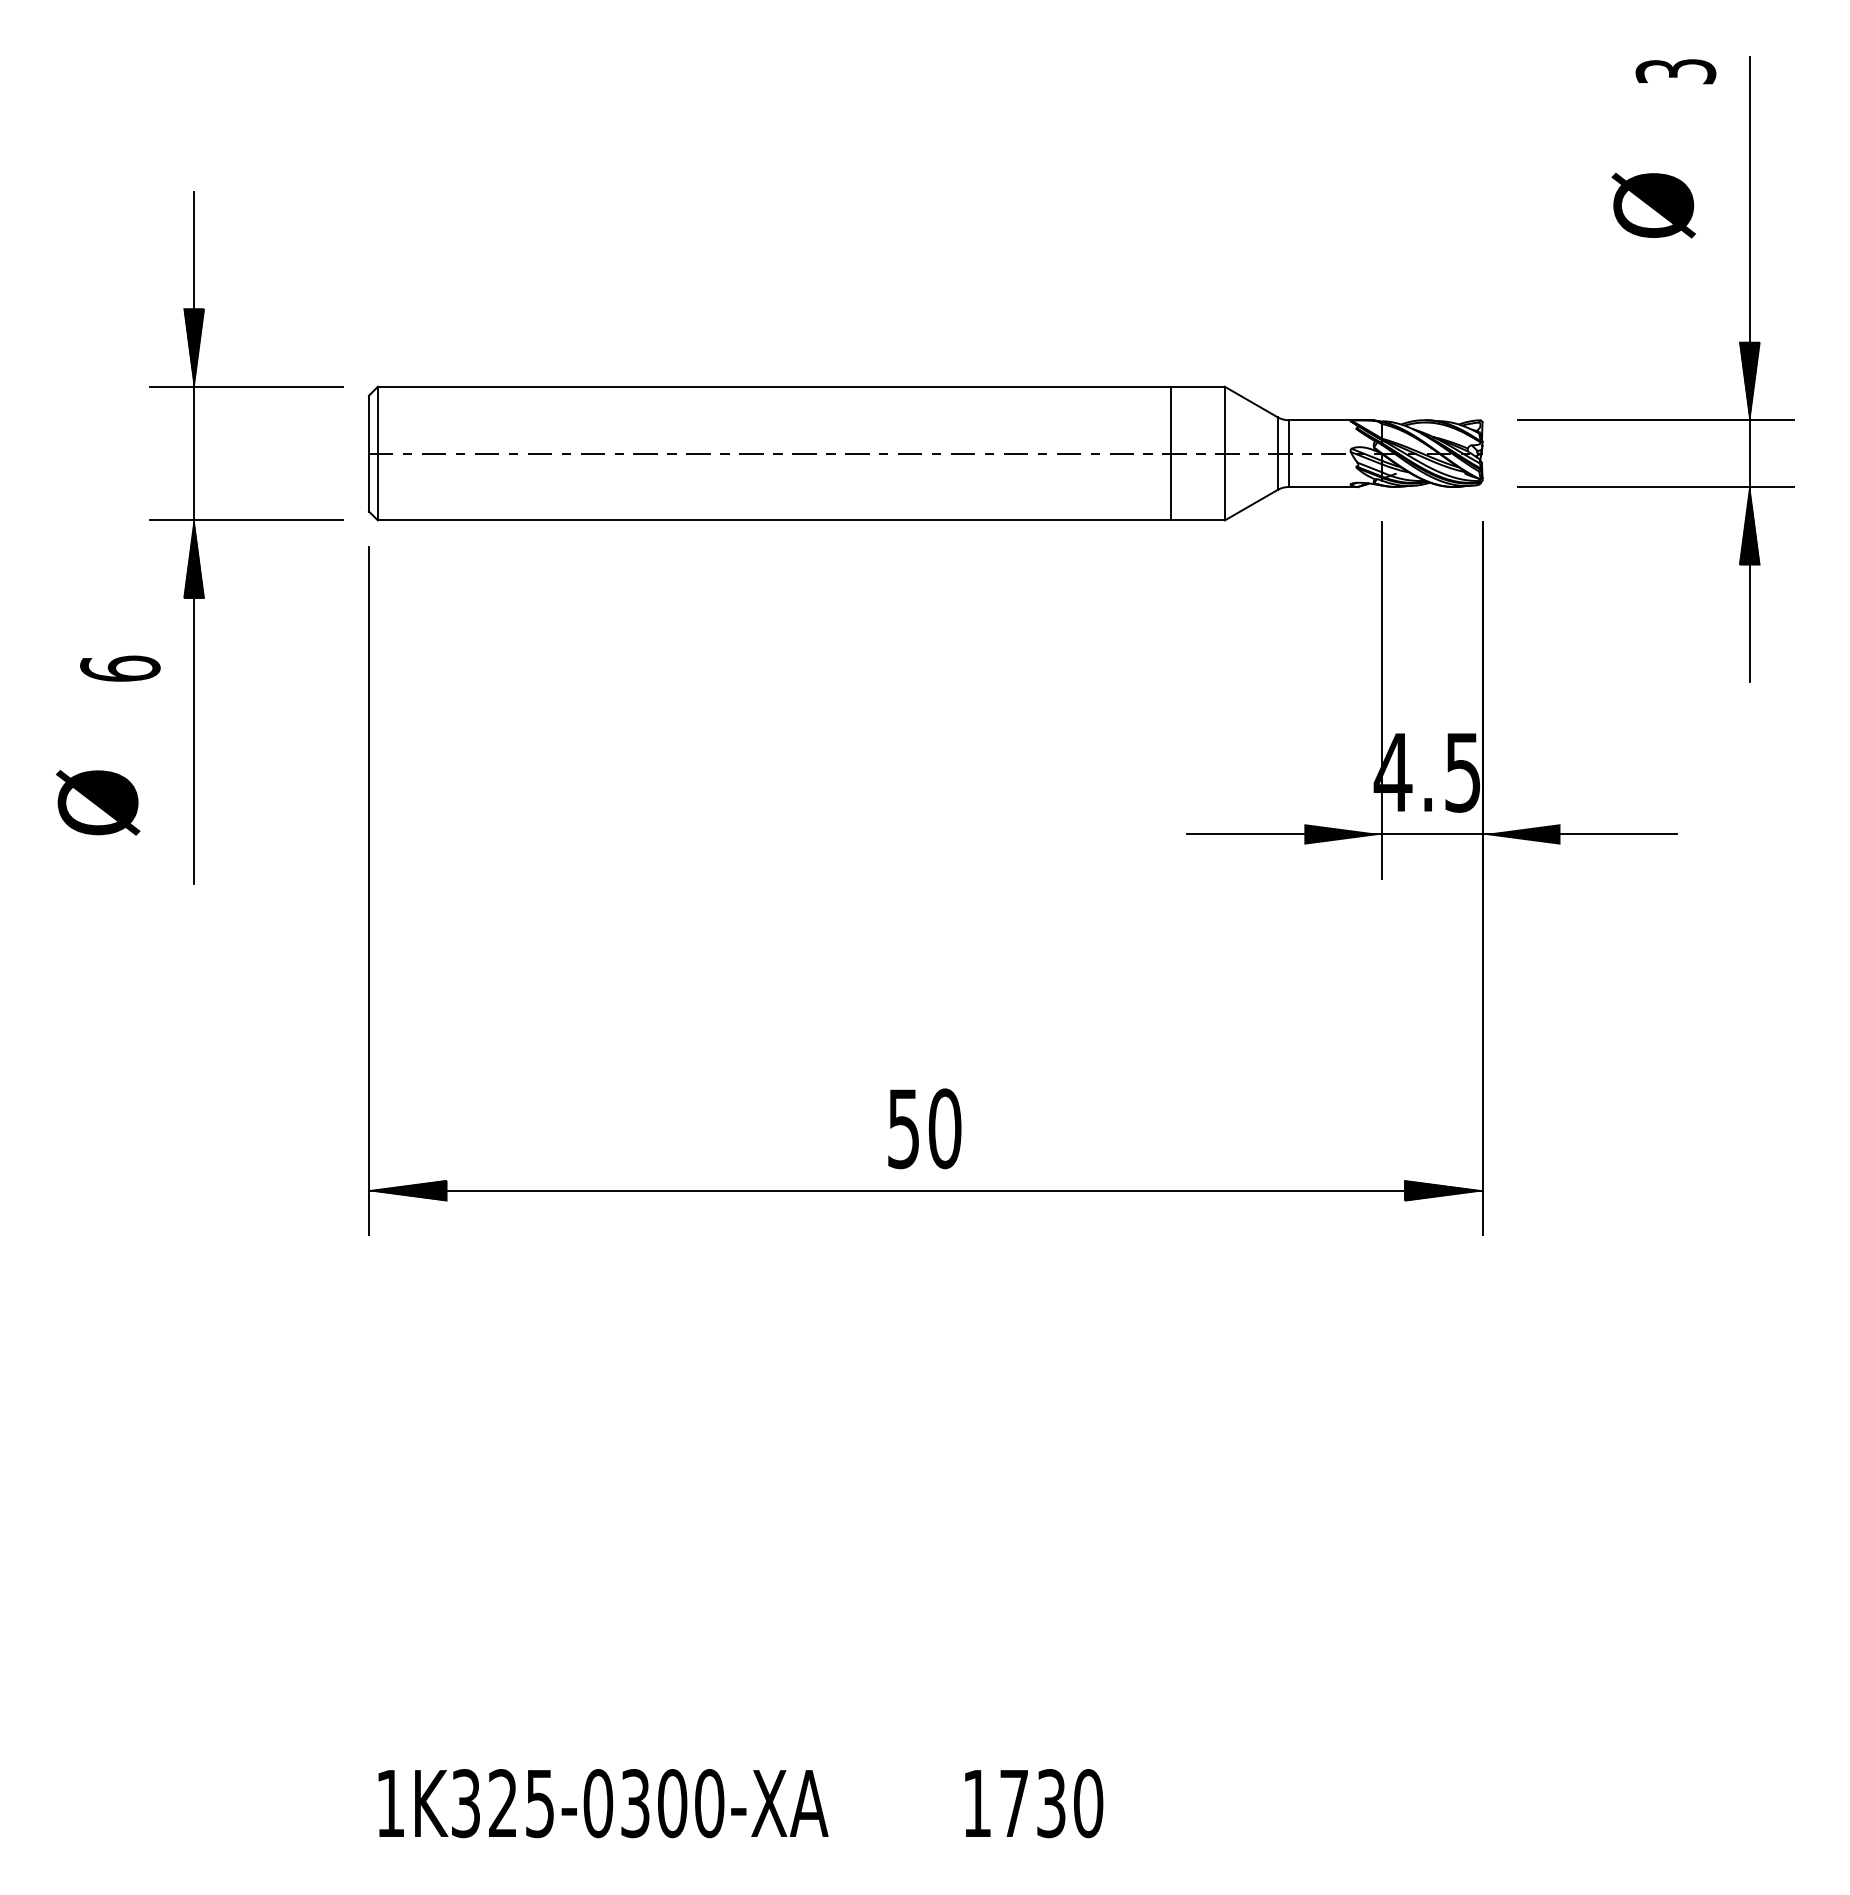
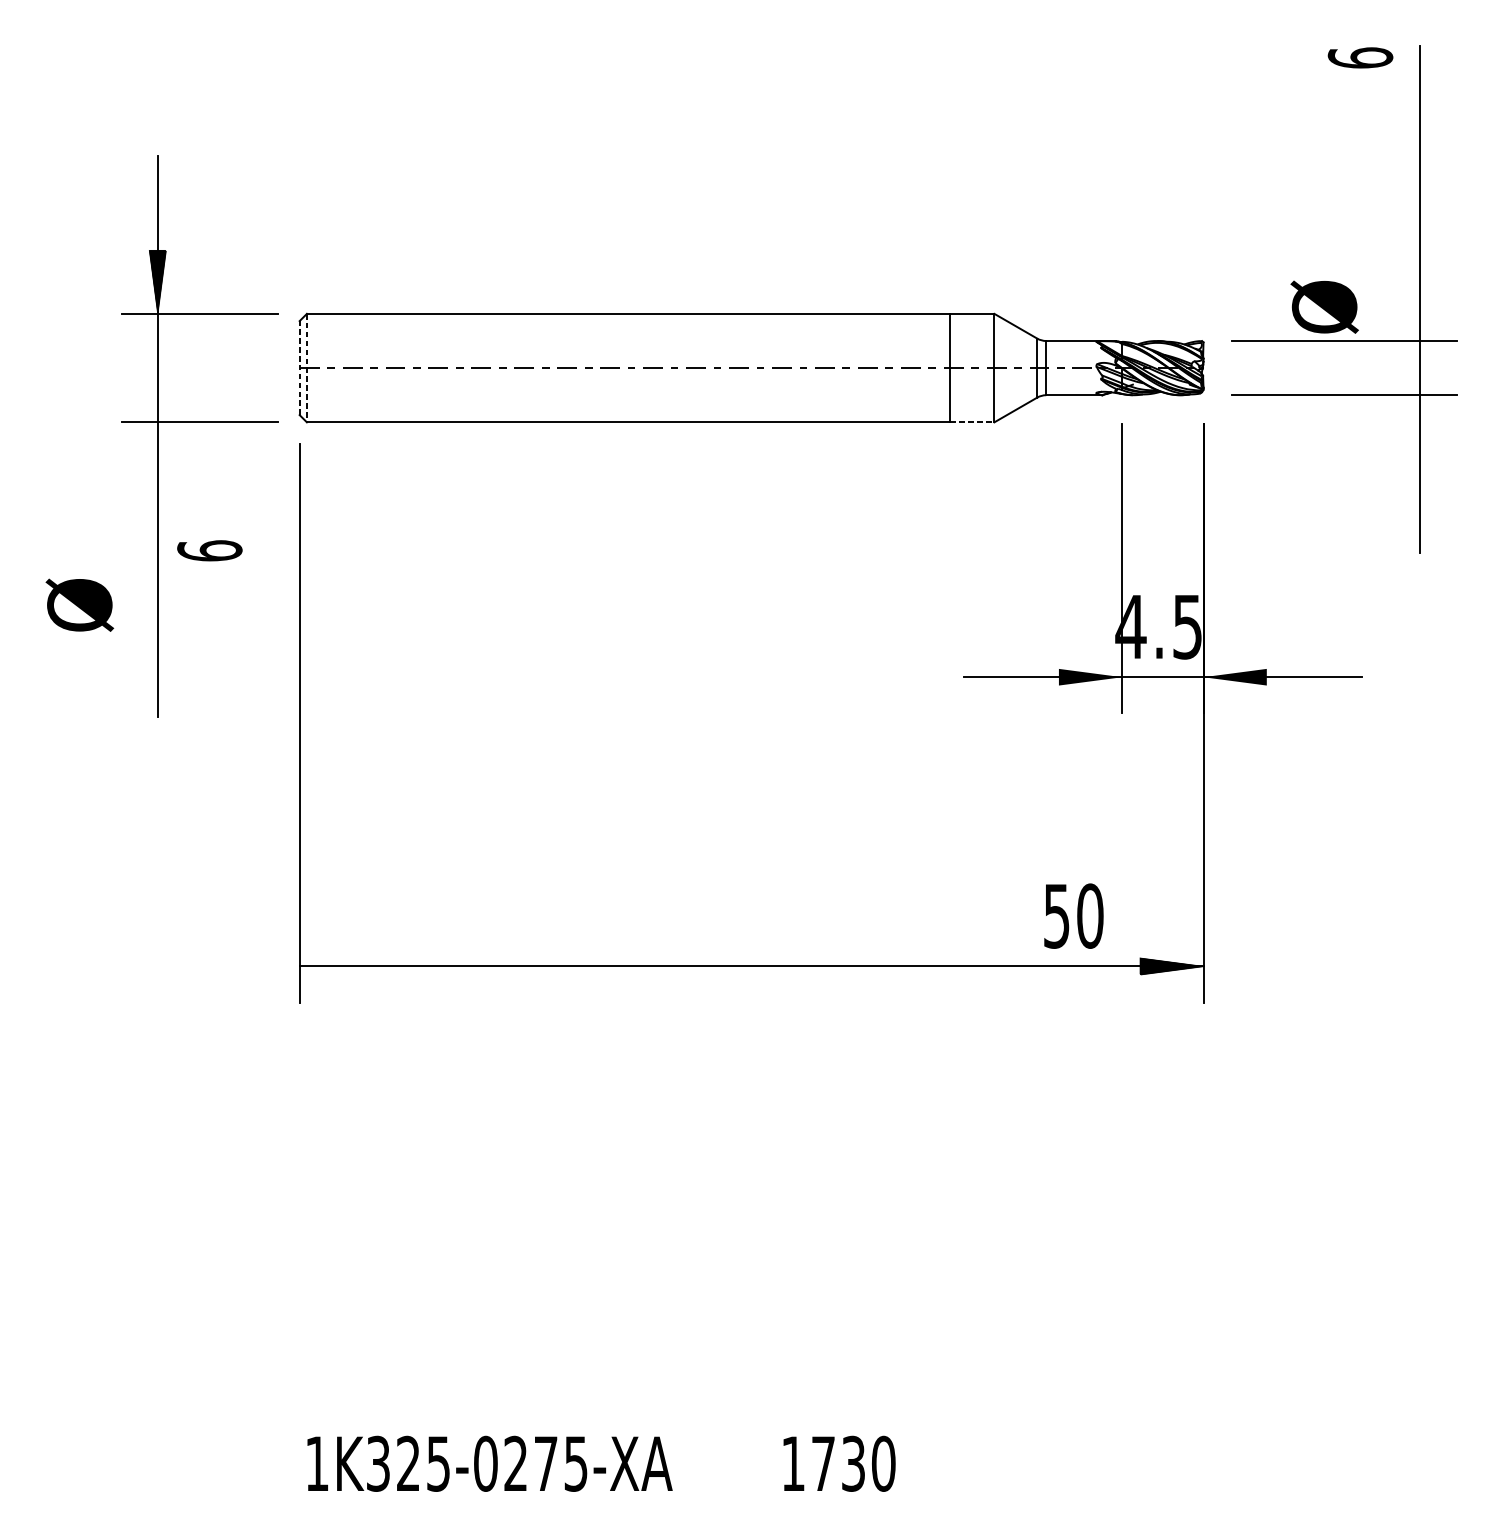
text: (1675, 71) -> (1360, 57), 3 -> 6
text: (1653, 205) -> (1324, 307), moved
hatch: (1749, 381) -> (1420, 309), removed
line: (368, 453) -> (299, 368), solid -> dashed
line: (377, 453) -> (306, 368), solid -> dashed
line: (1198, 520) -> (972, 422), solid -> dashed
hatch: (1749, 525) -> (1420, 426), removed
hatch: (193, 559) -> (157, 454), removed
text: (120, 668) -> (210, 550), moved
text: (98, 802) -> (80, 605), moved
text: (924, 1128) -> (1073, 915), moved
hatch: (407, 1190) -> (330, 966), removed
text: (672, 1803) -> (546, 1463), 1K325-0300-XA -> 1K325-0275-XA

